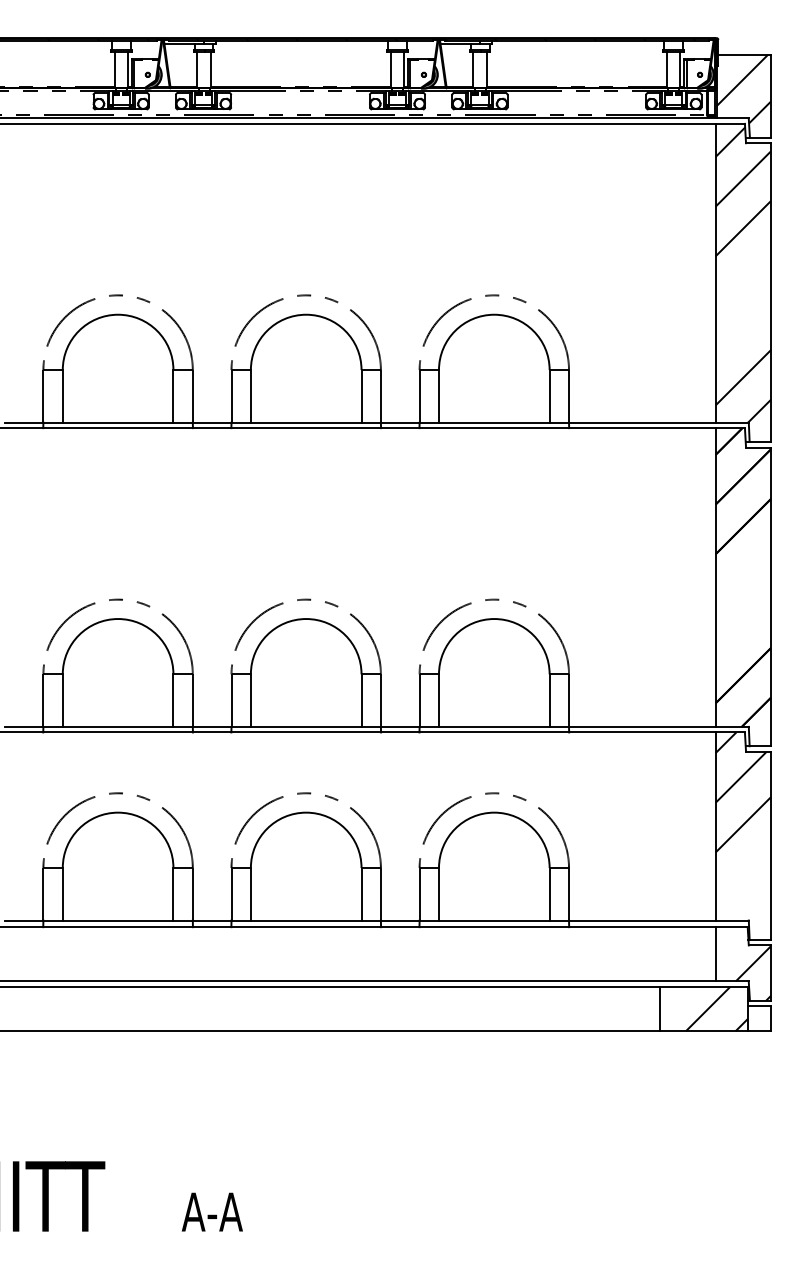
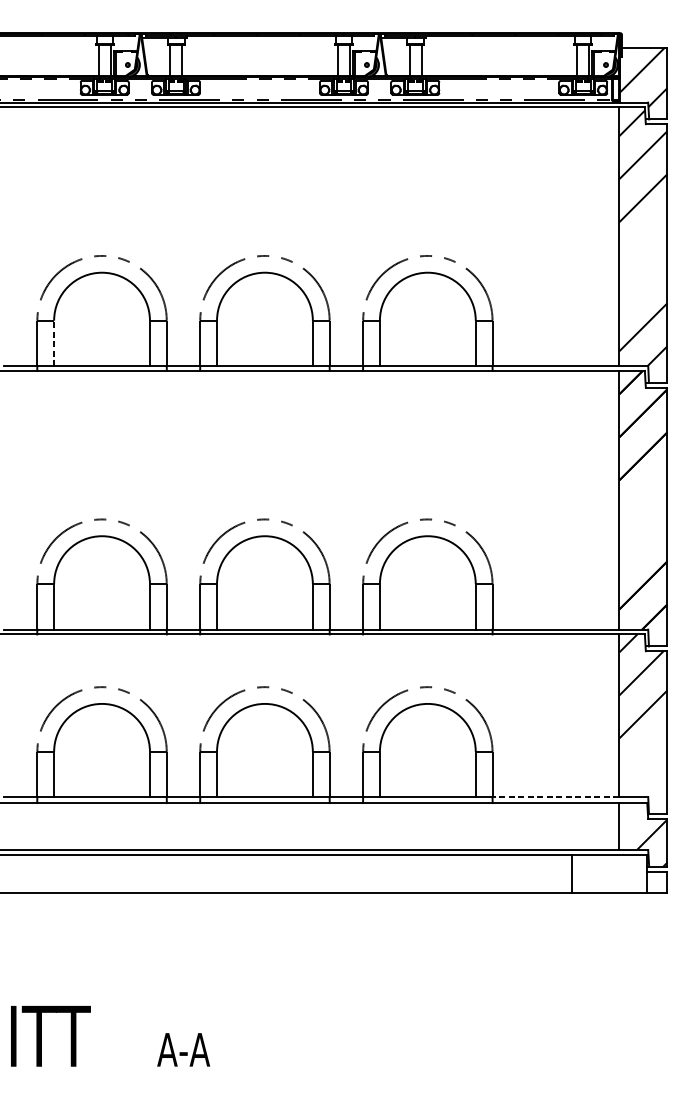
line: (62, 395) -> (53, 342), solid -> dashed
line: (641, 920) -> (555, 797), solid -> dashed
hatch: (716, 1008) -> (620, 873), removed

